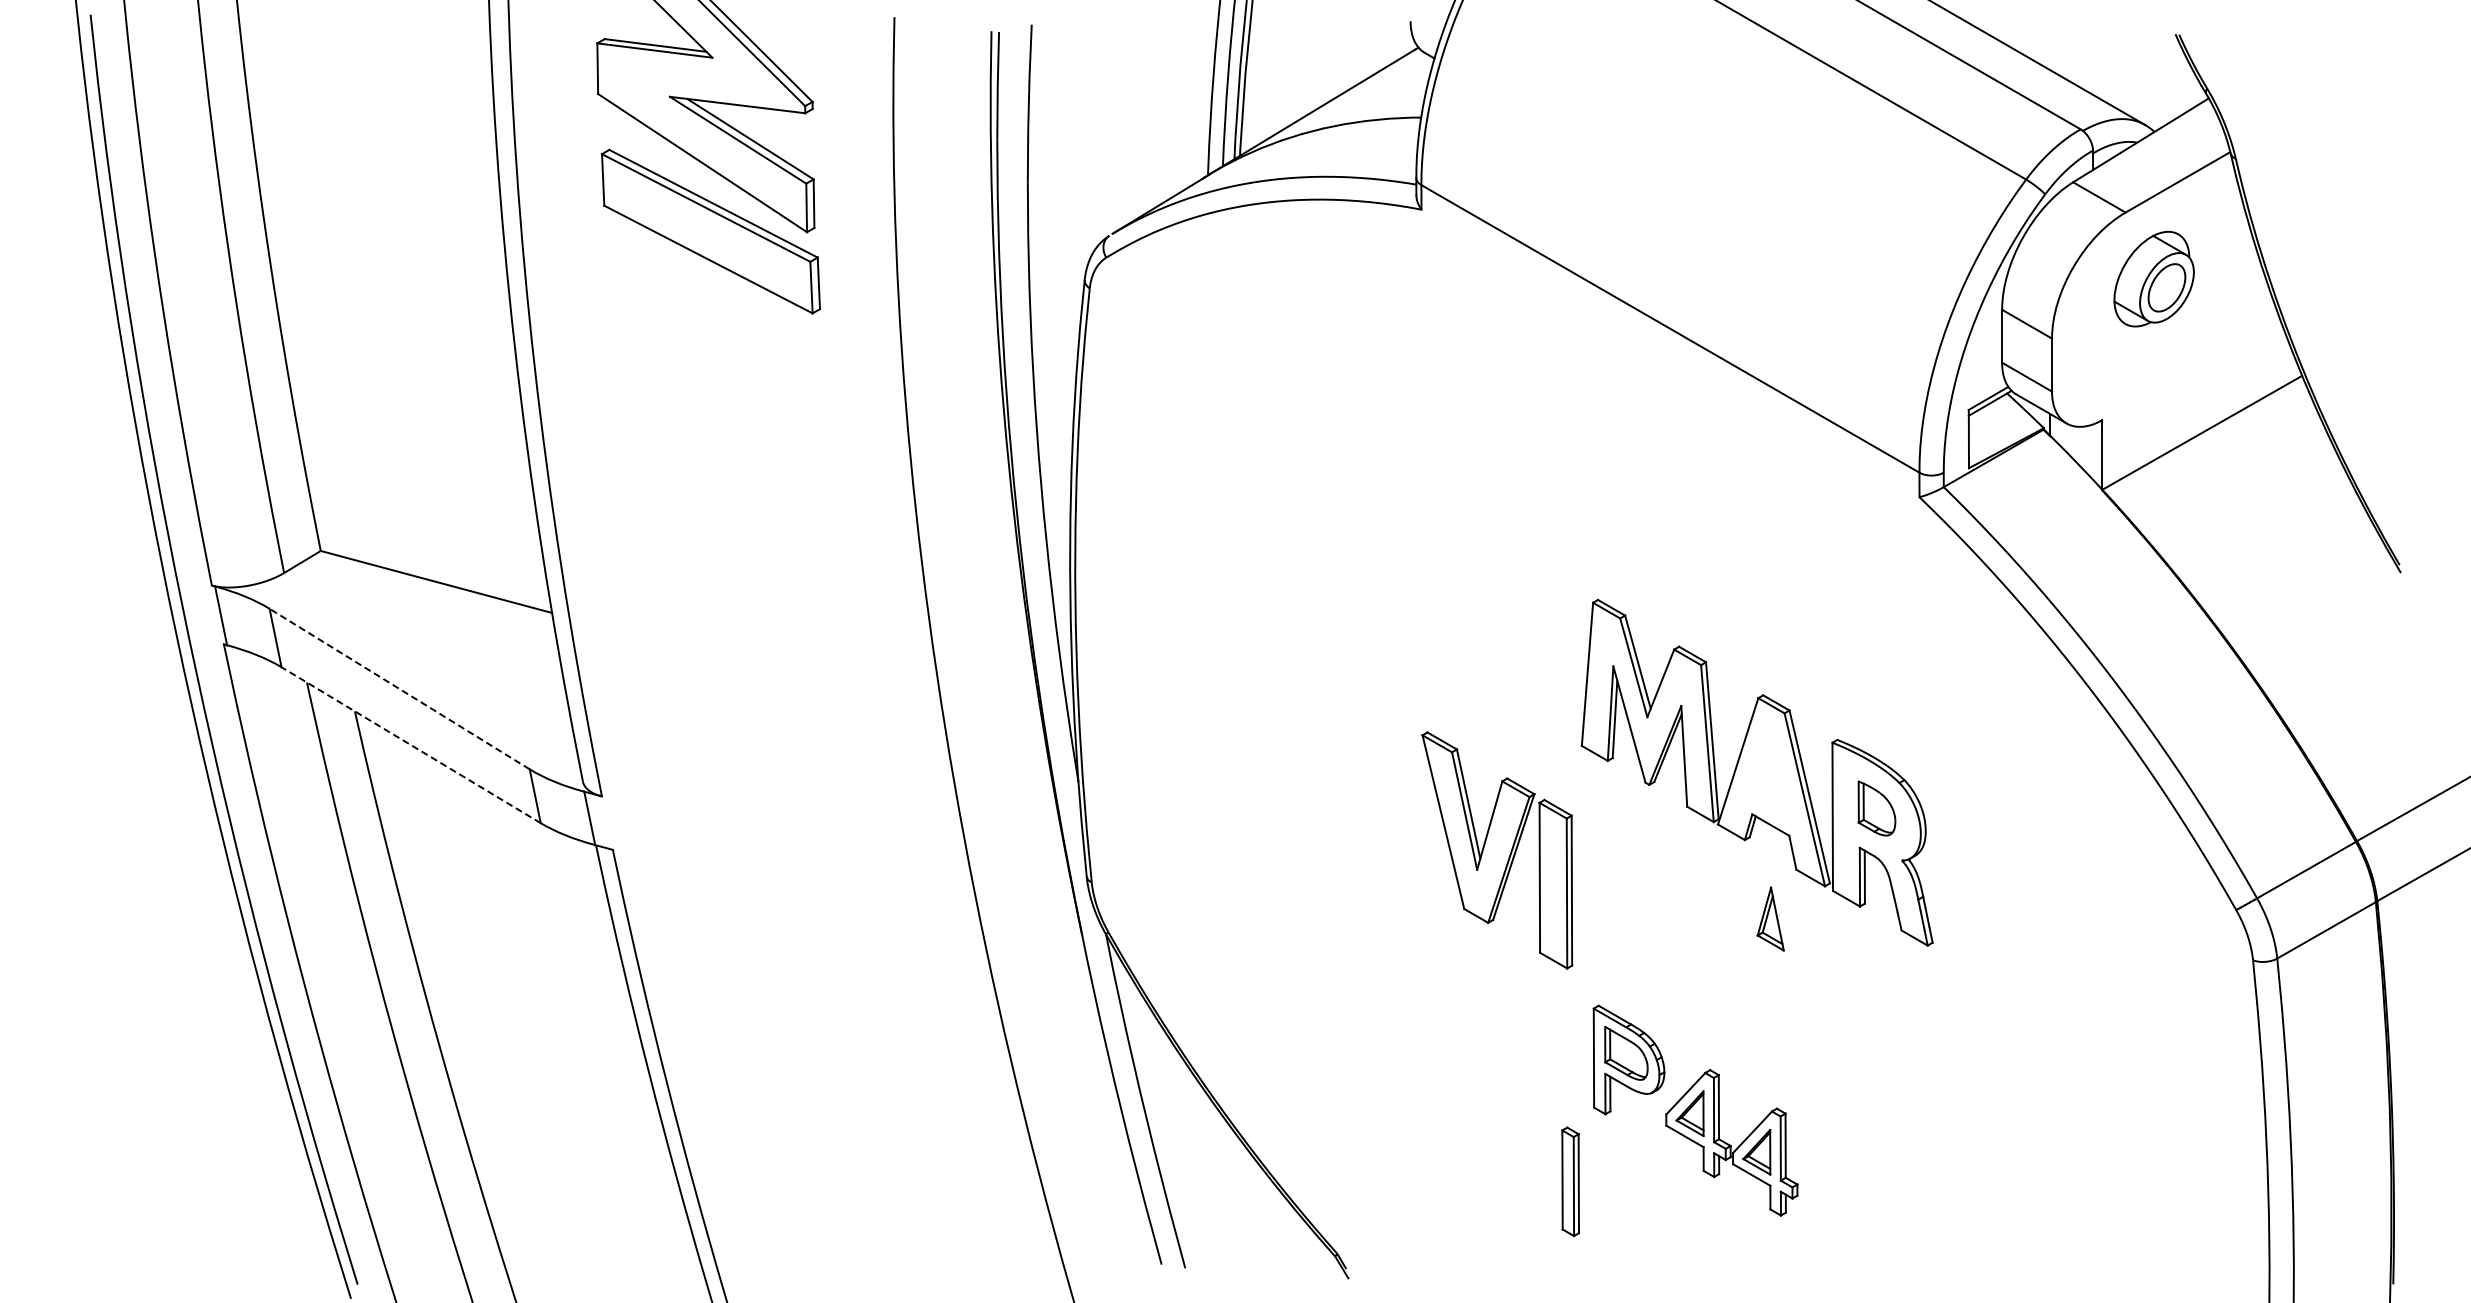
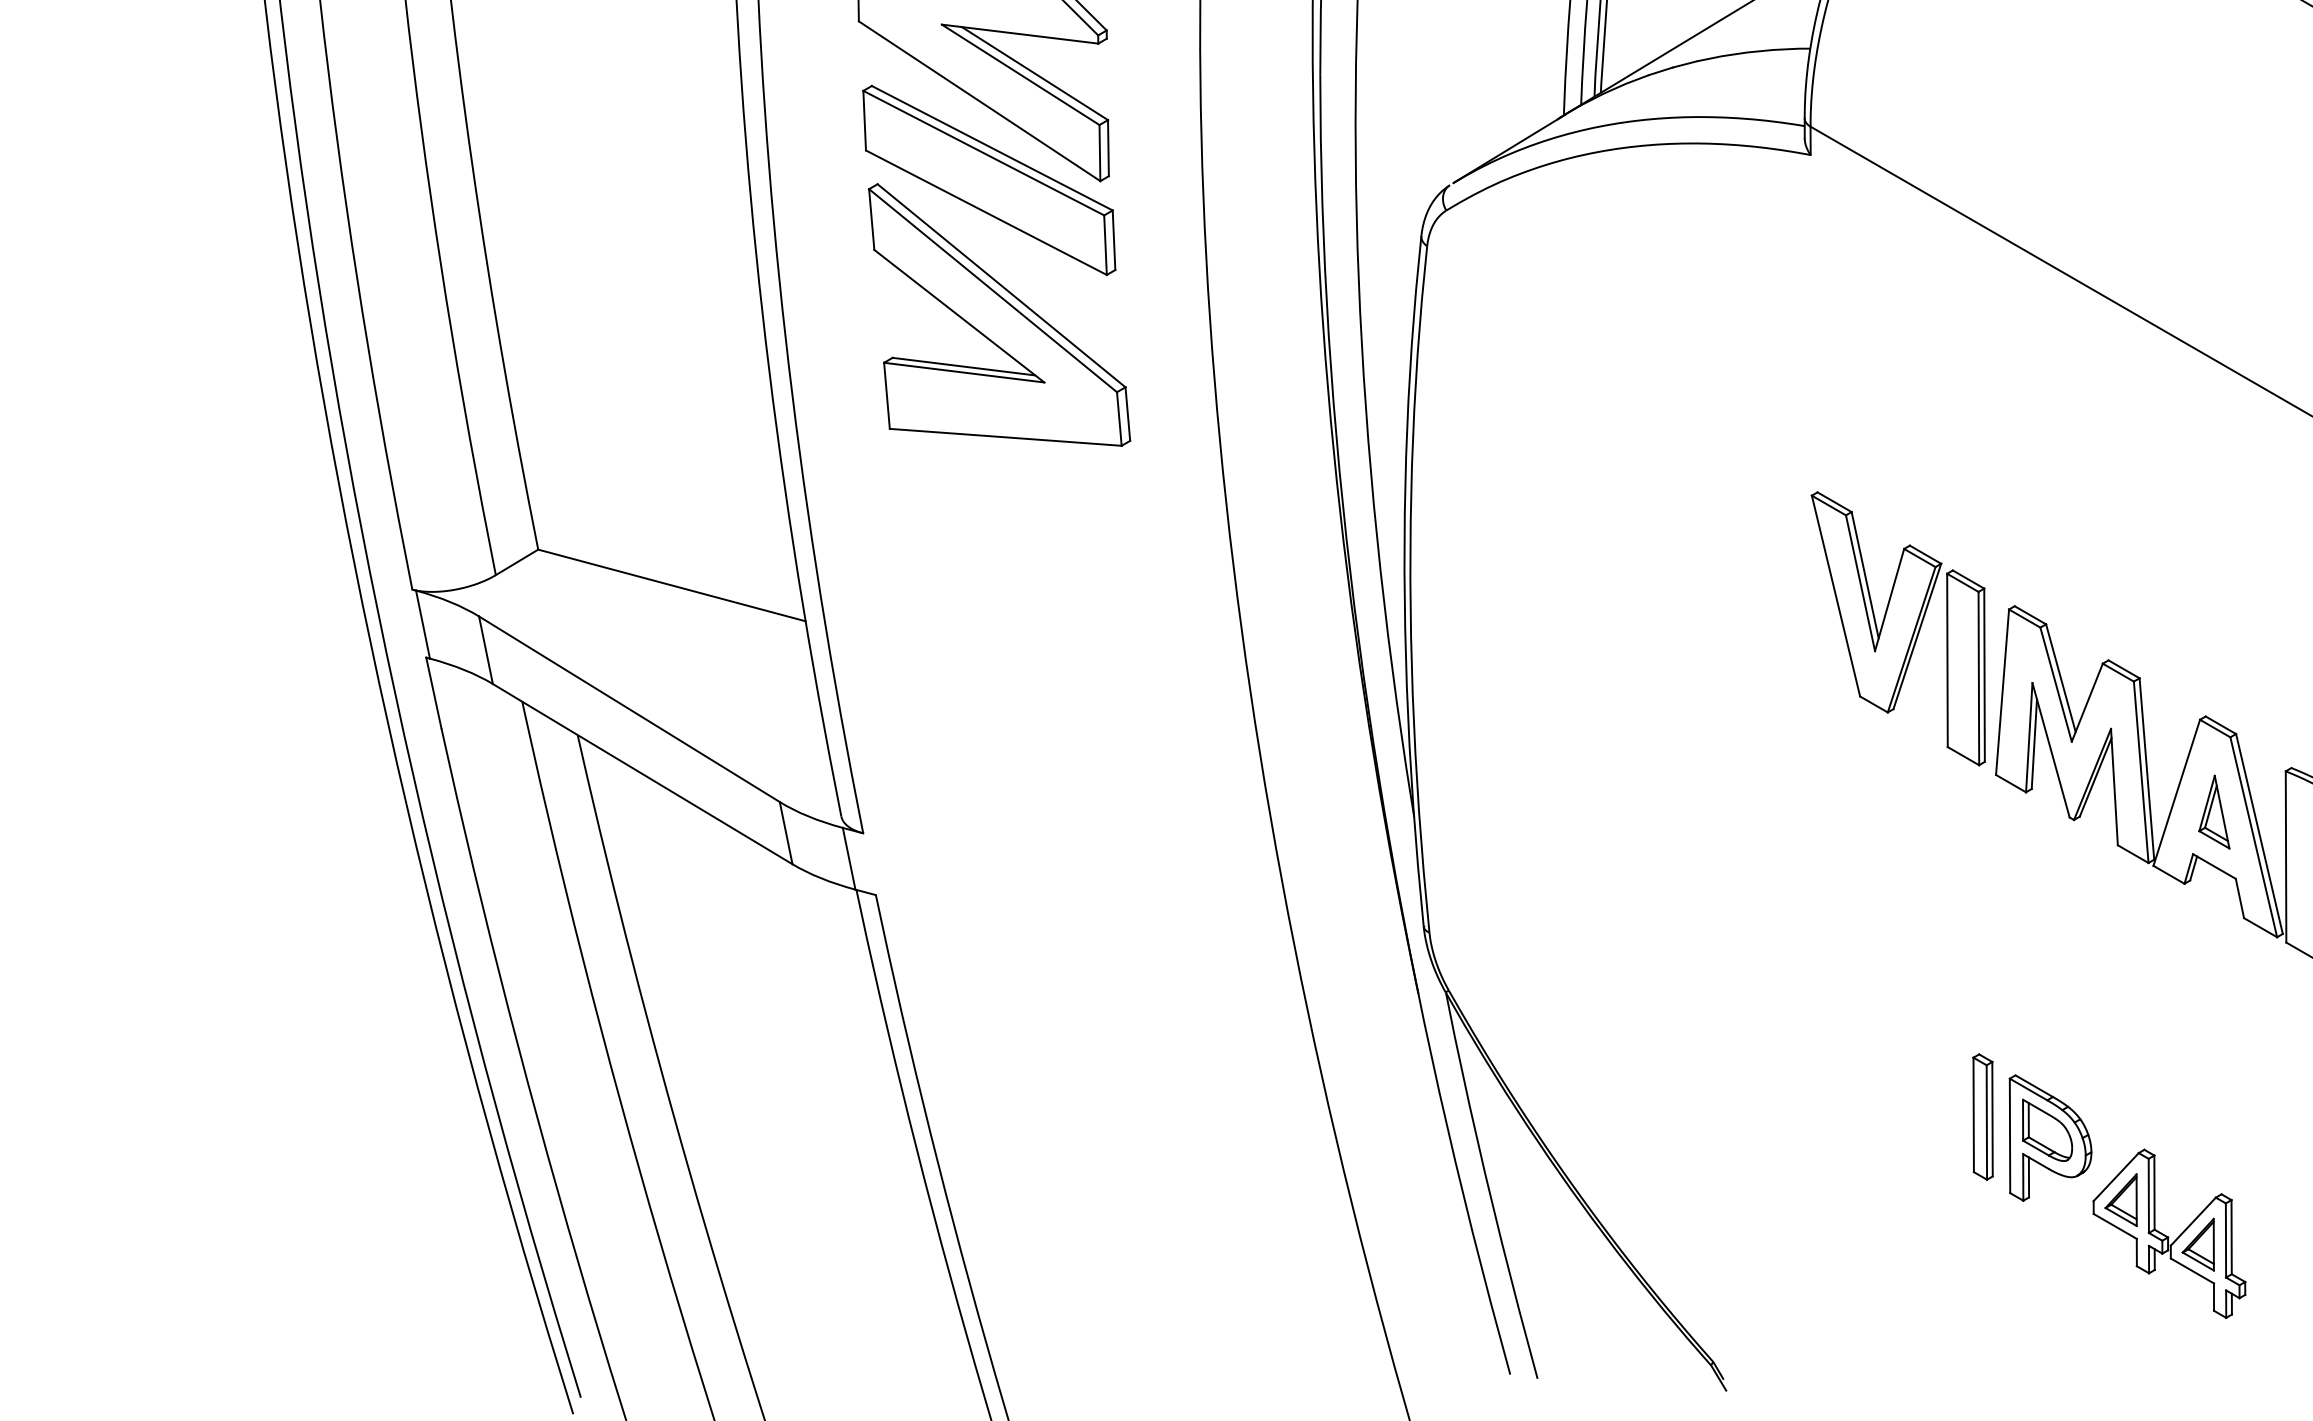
part: (719, 347) -> (999, 314), added
line: (399, 689) -> (629, 709), dashed -> solid
line: (410, 744) -> (641, 773), dashed -> solid
part: (1497, 850) -> (1898, 628), moved
part: (1770, 918) -> (2214, 811), moved
part: (1570, 1181) -> (1982, 1116), moved

